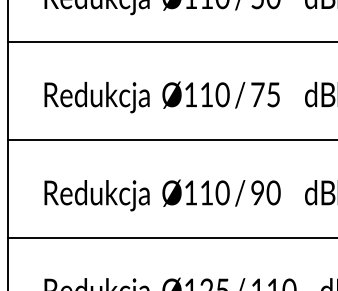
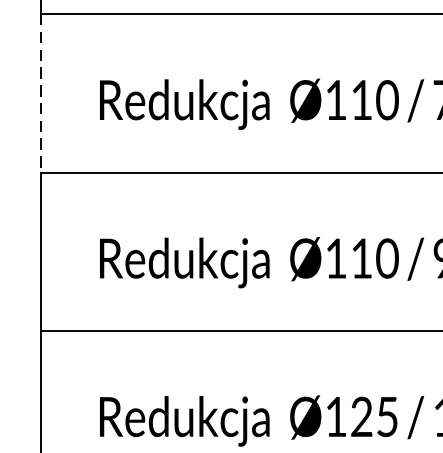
line: (7, 91) -> (40, 94), solid -> dashed

